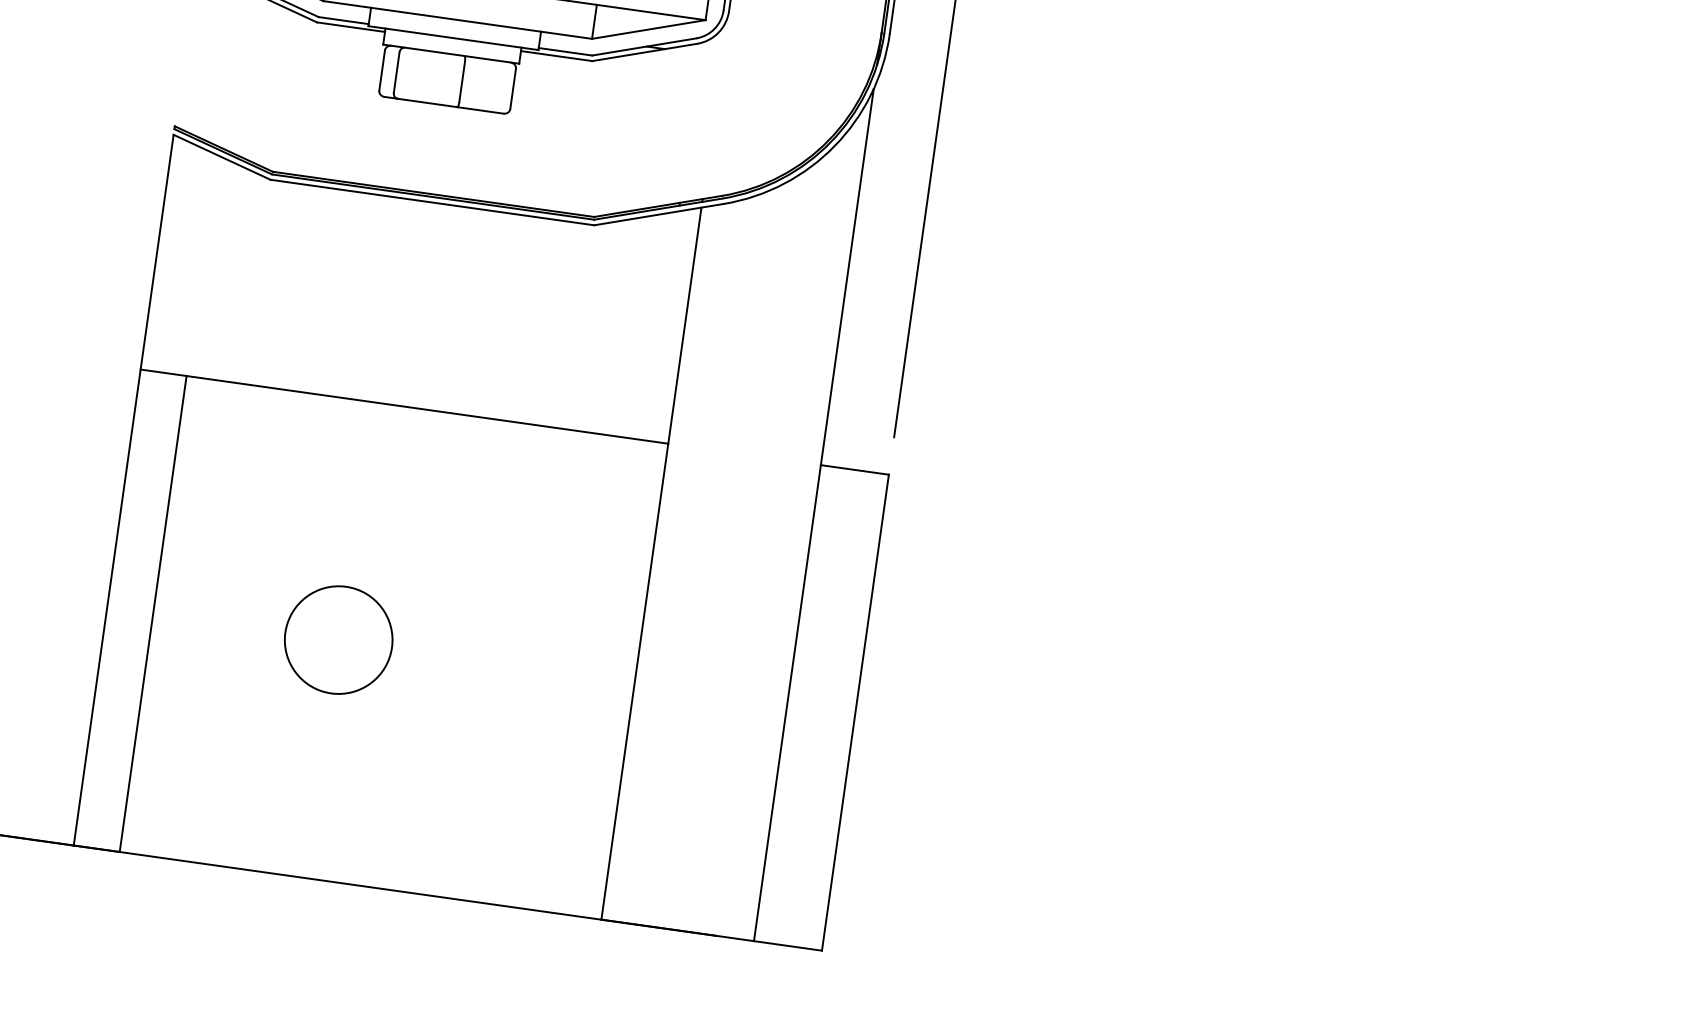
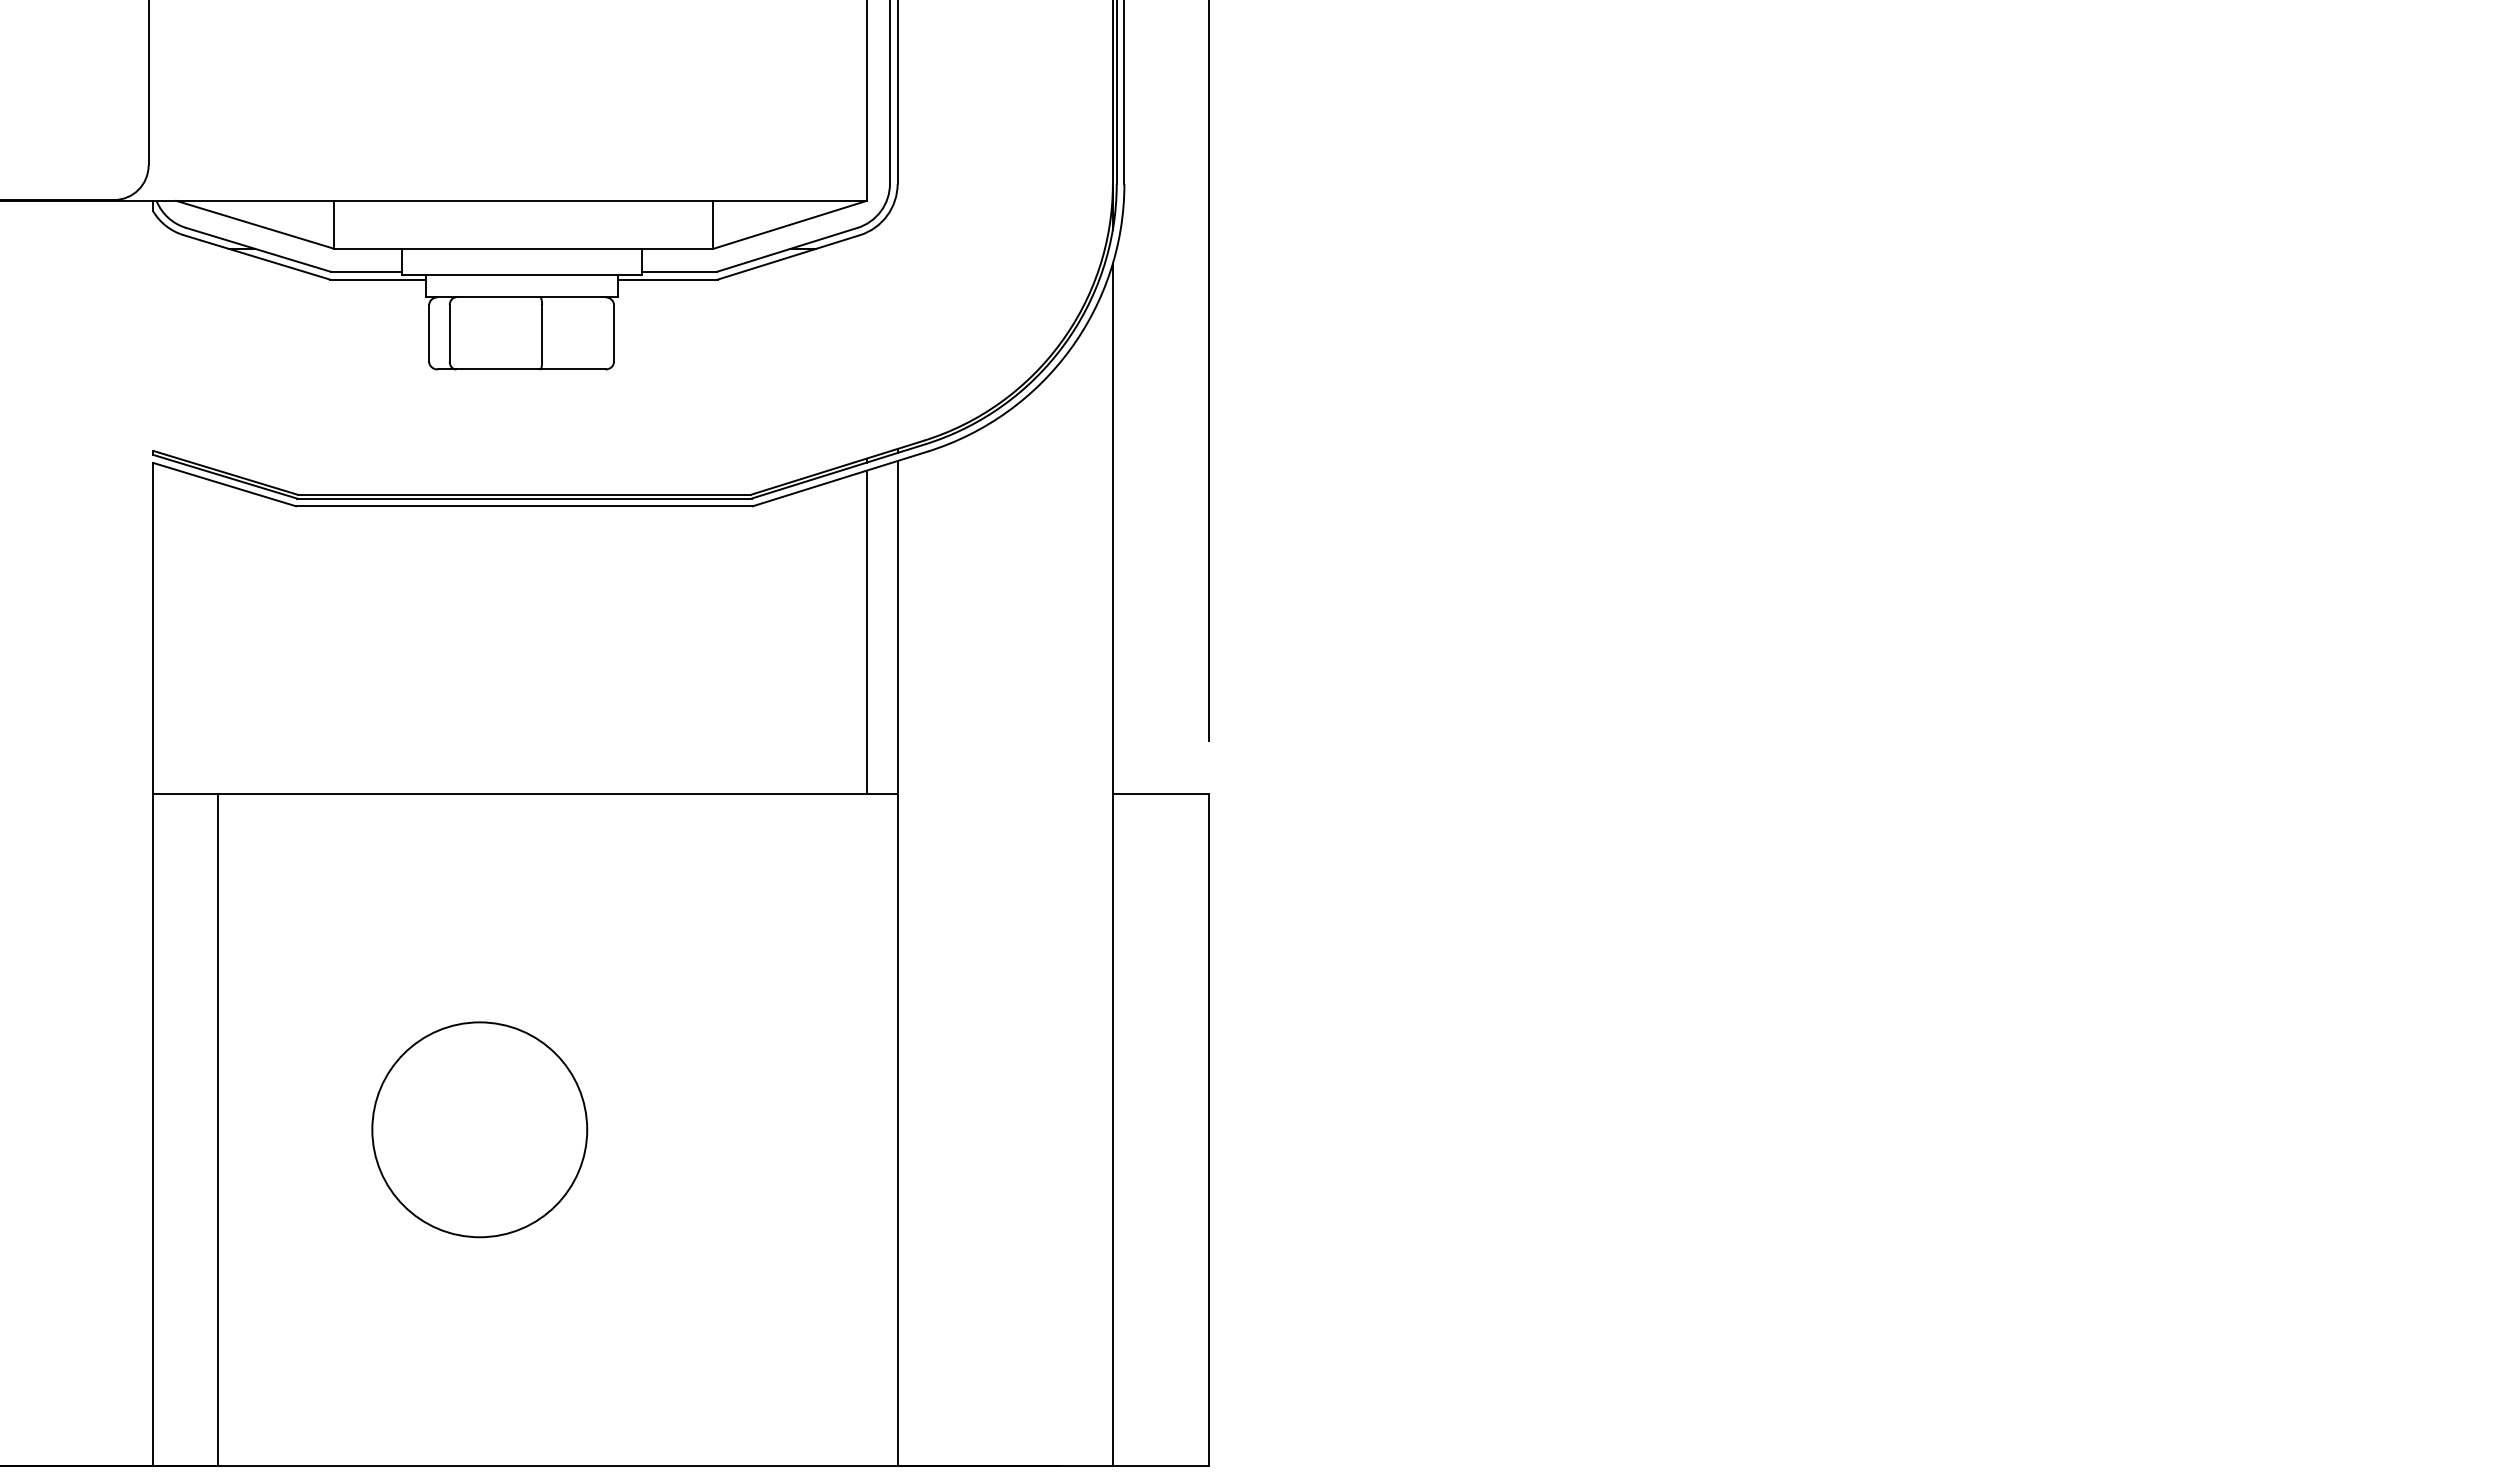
line: (662, 326) -> (866, 632), added
circle: (338, 639) -> (479, 1129), size x1.43

